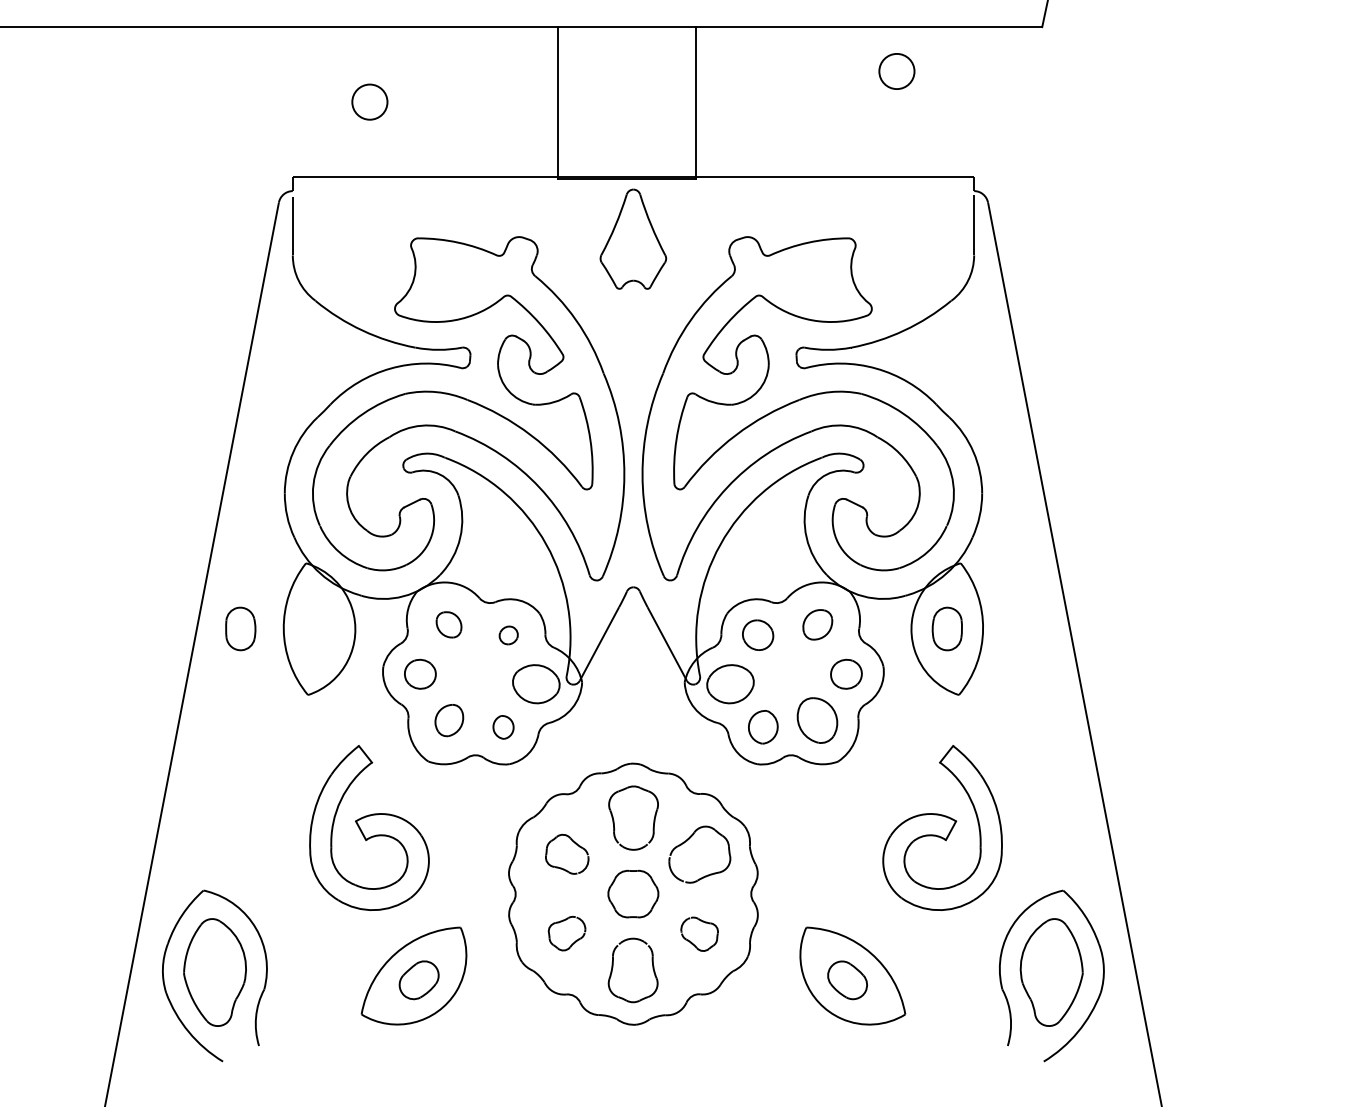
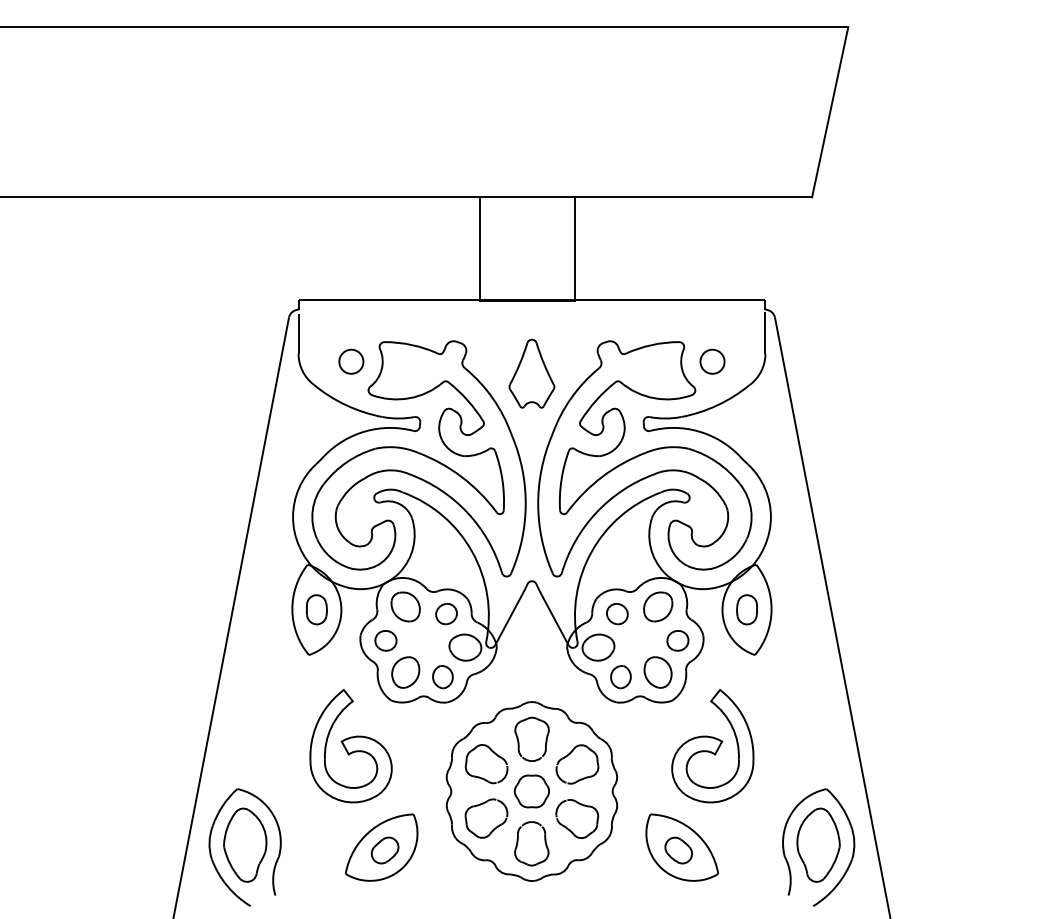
circle: (896, 71) -> (712, 361), moved
circle: (370, 101) -> (351, 361), moved
part: (632, 238) -> (531, 373), moved
part: (448, 624) -> (405, 606), size x1.67
part: (818, 624) -> (658, 606), size x1.43
part: (240, 628) -> (316, 609), moved
part: (508, 635) -> (446, 614), size x1.67
part: (448, 720) -> (405, 672), size x1.43
part: (502, 727) -> (442, 677), size x1.43
part: (942, 828) -> (712, 746), moved
part: (567, 854) -> (486, 764), size x1.43
part: (567, 933) -> (486, 818), size x1.67
part: (699, 933) -> (577, 818), size x1.67

